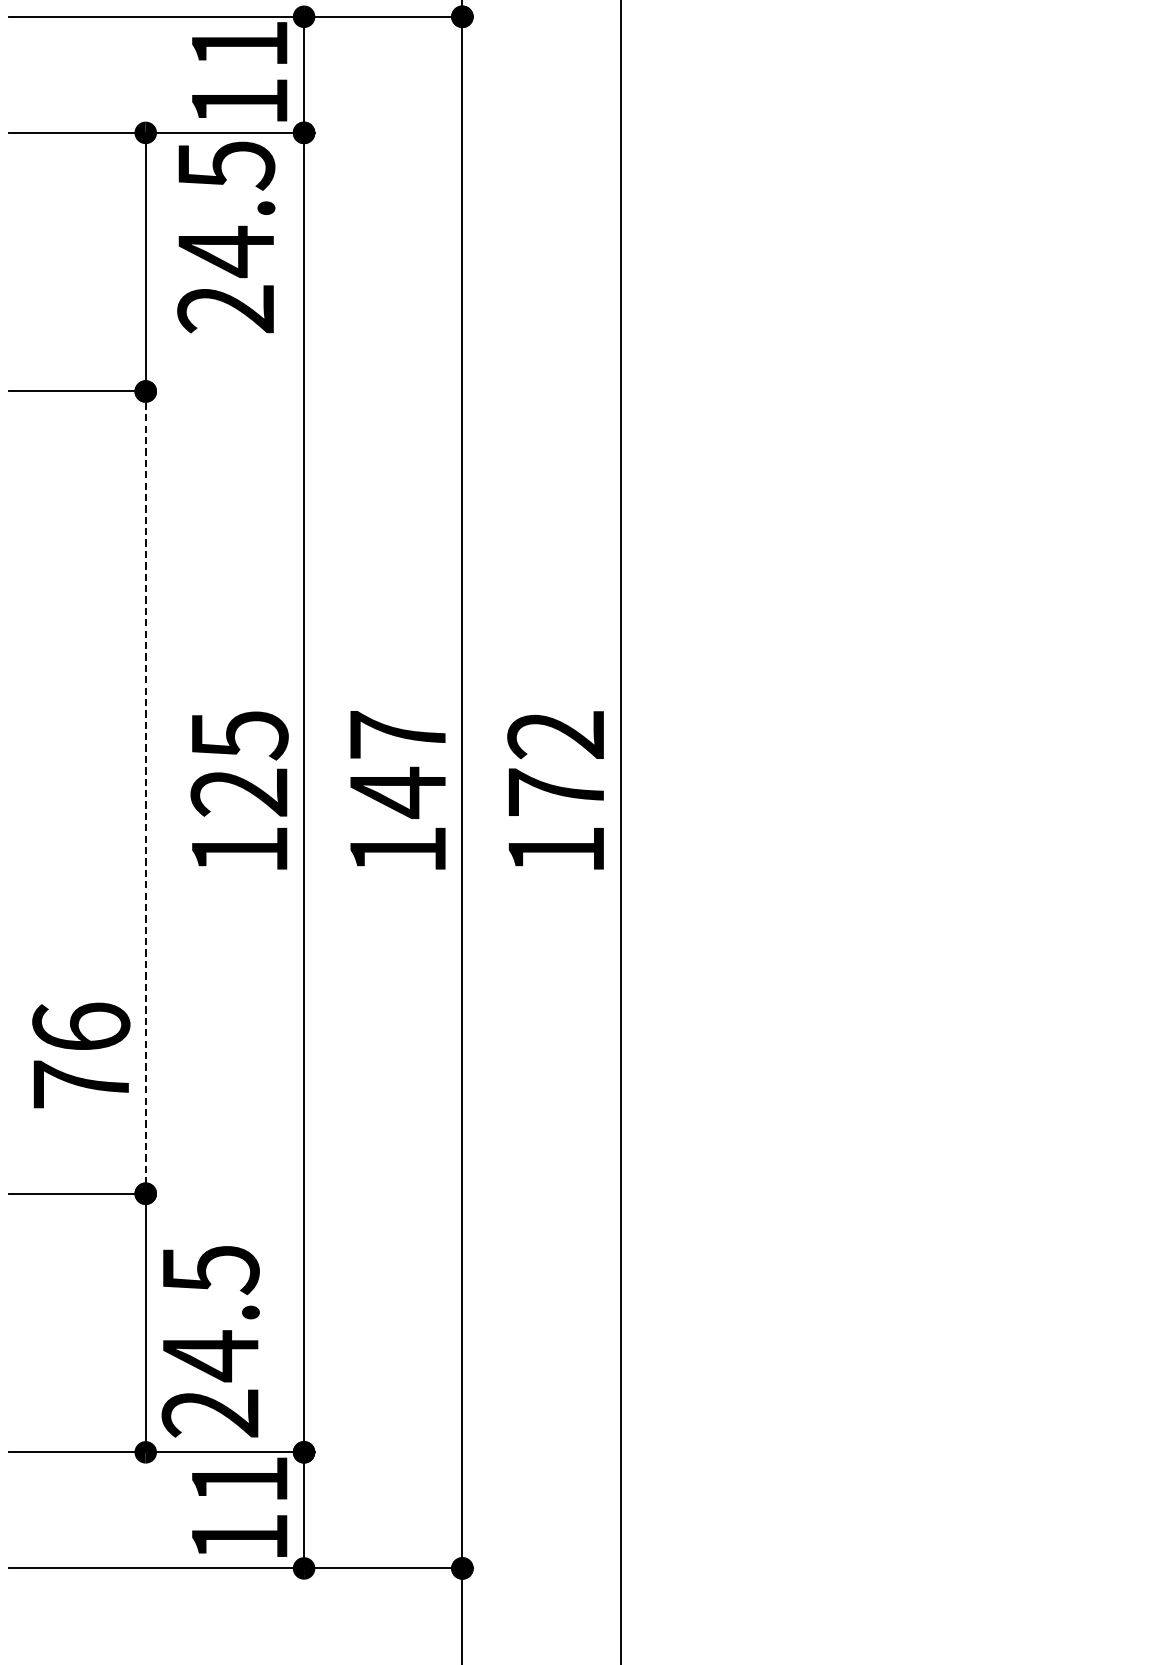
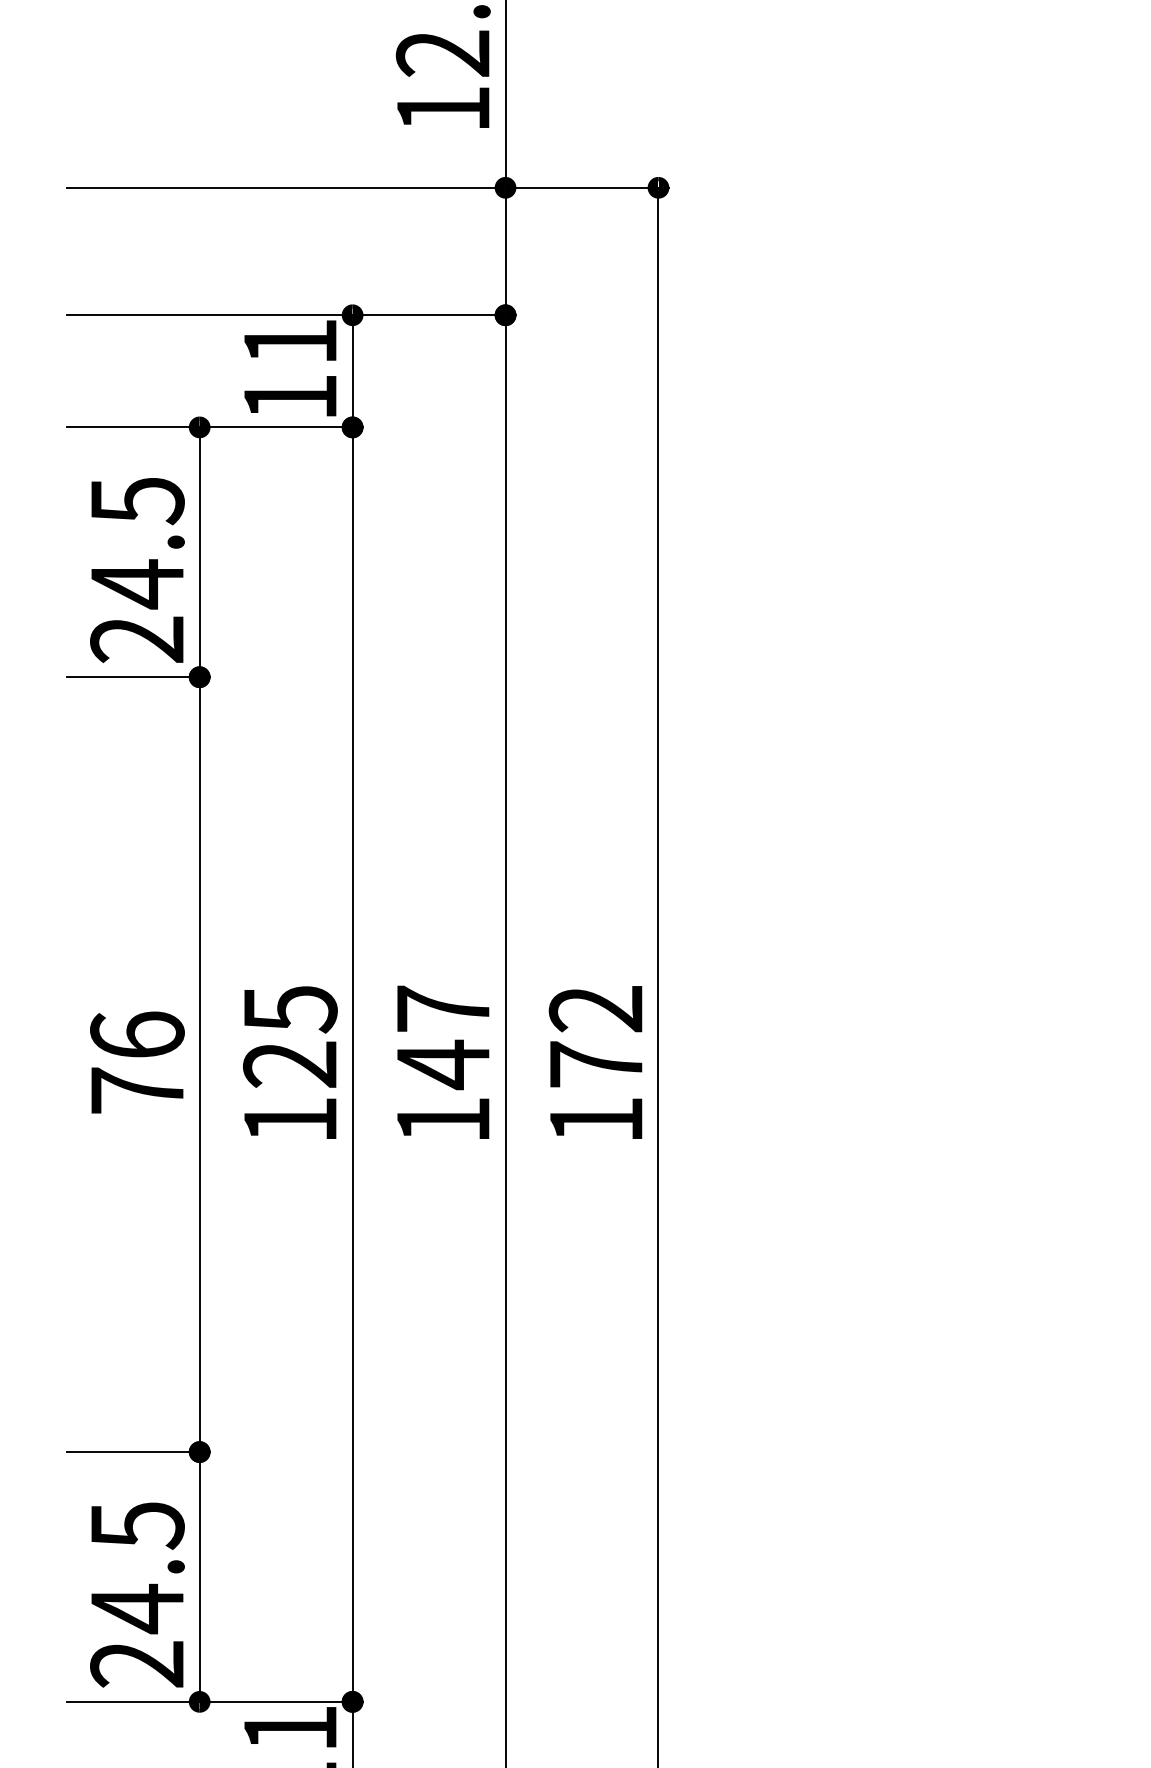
text: (226, 237) -> (137, 570), moved
line: (145, 793) -> (199, 1065), dashed -> solid
text: (81, 1055) -> (137, 1062), moved
text: (210, 1341) -> (137, 1594), moved

